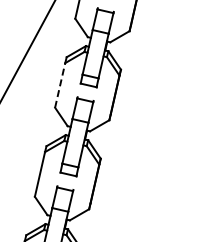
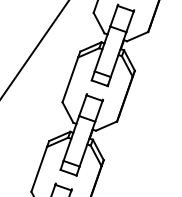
line: (60, 85) -> (70, 80), dashed -> solid

